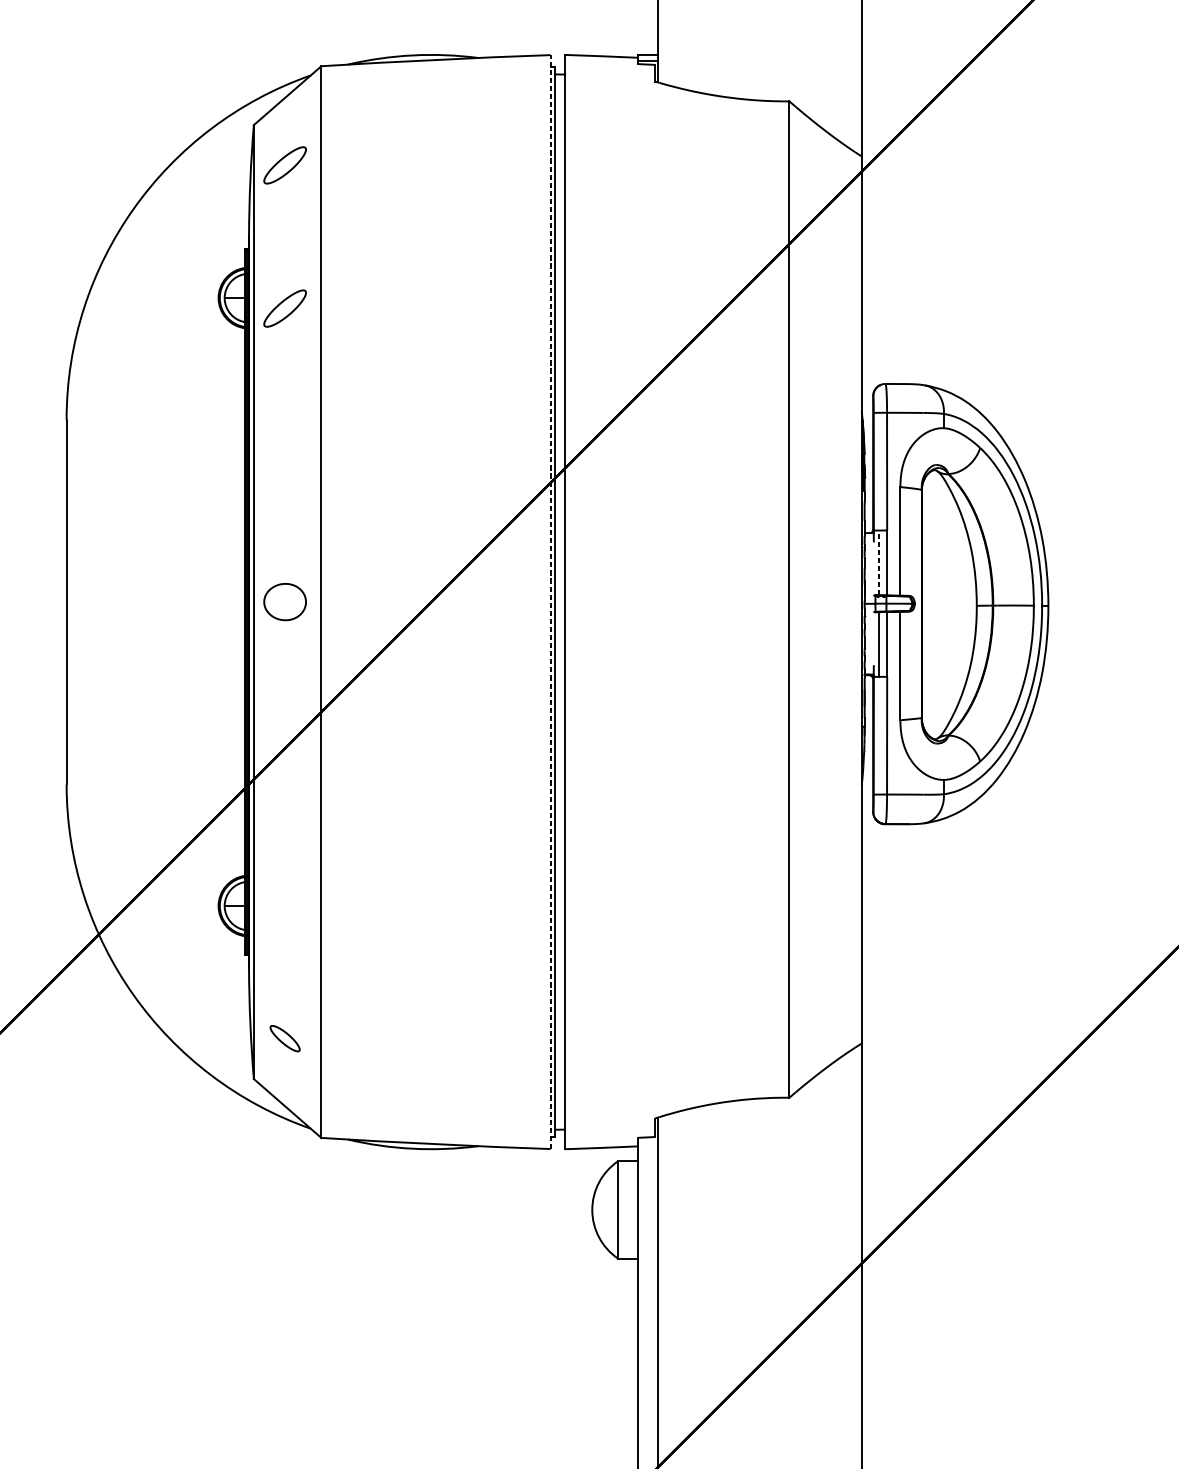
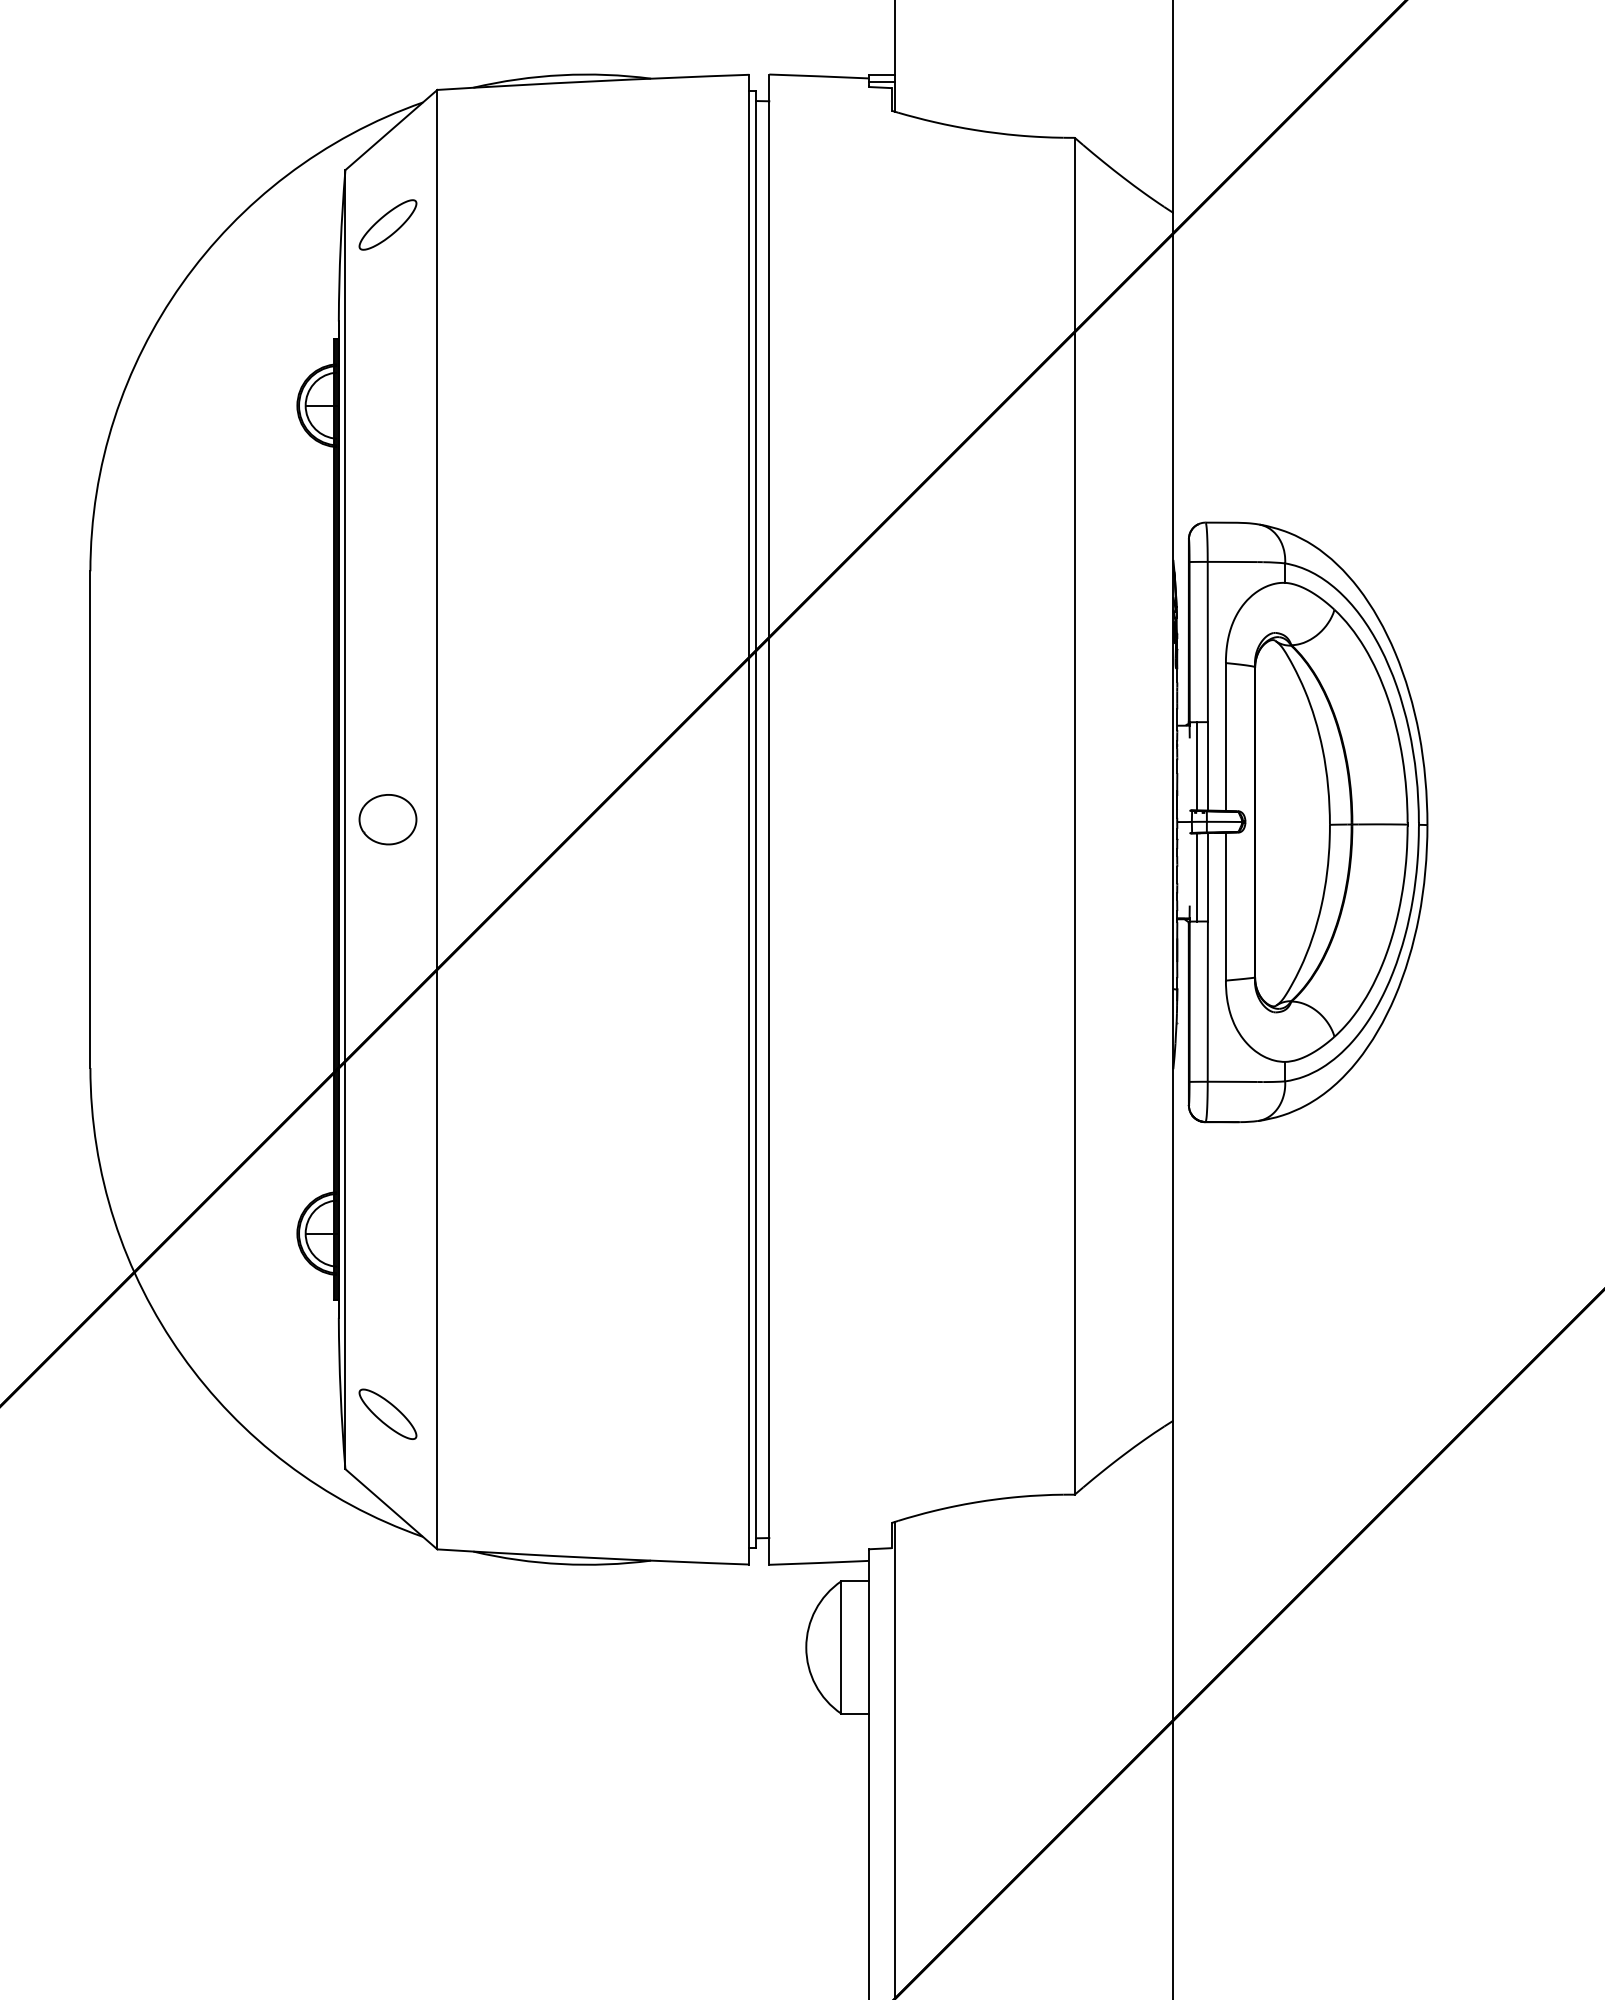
part: (284, 308) -> (387, 419), removed
line: (878, 562) -> (1196, 765), dashed -> solid
line: (550, 601) -> (749, 819), dashed -> solid
part: (284, 1038) -> (387, 1413), size x1.43

